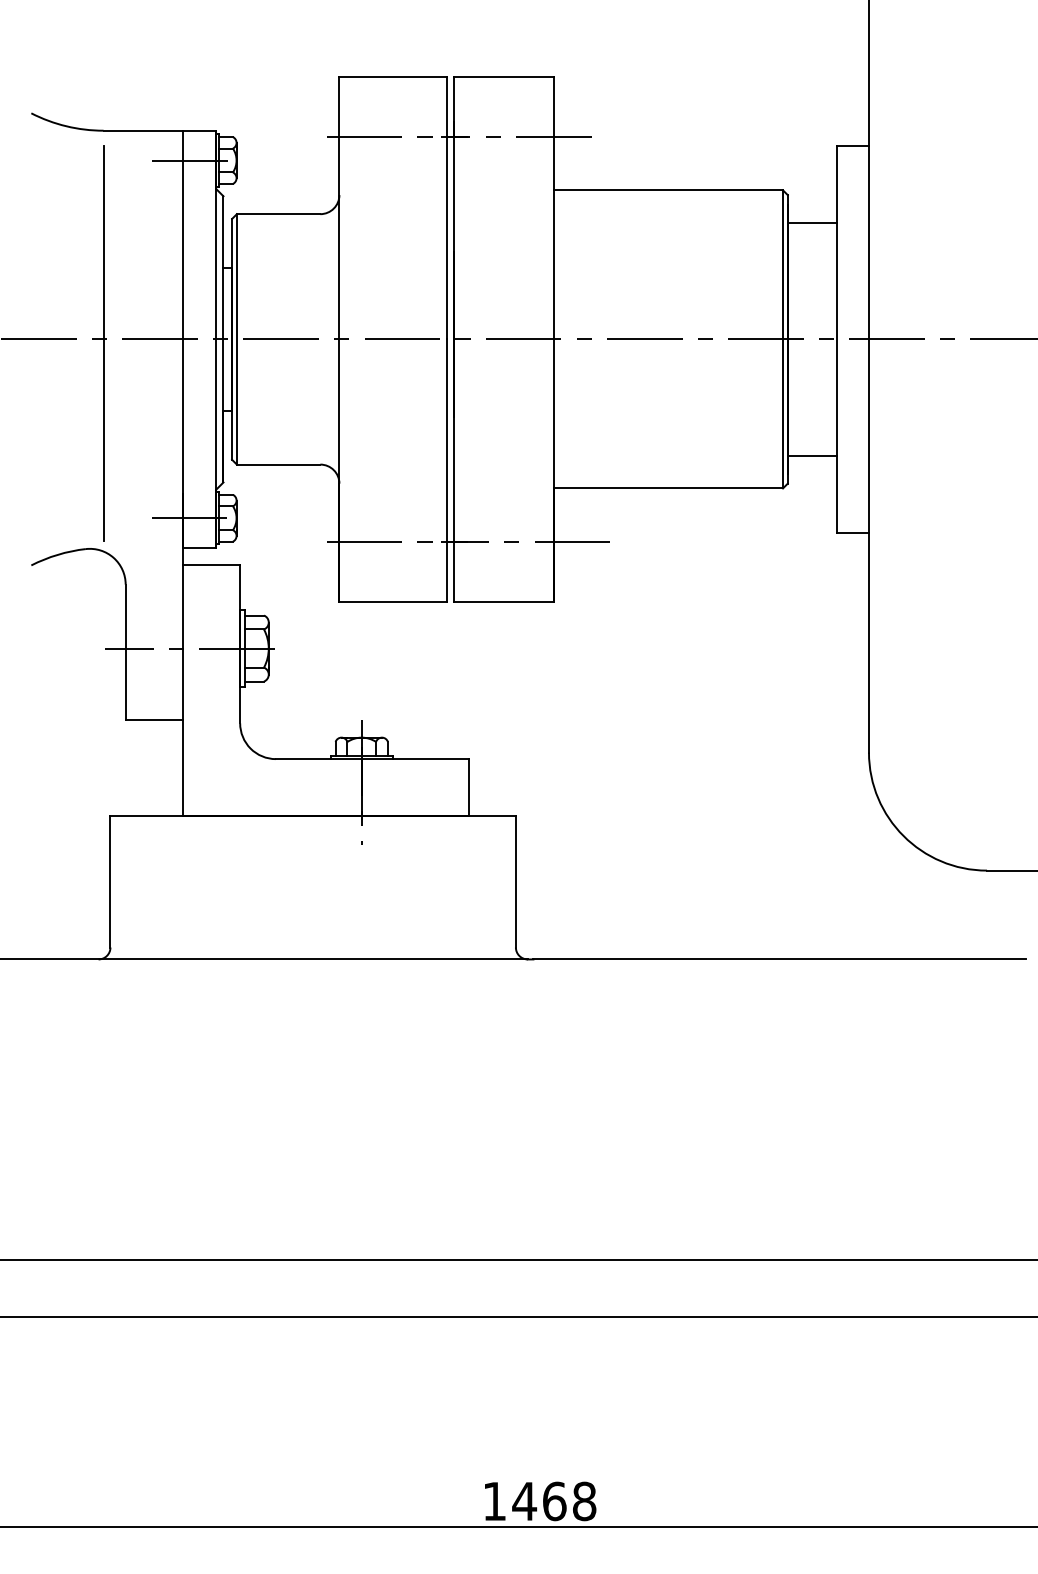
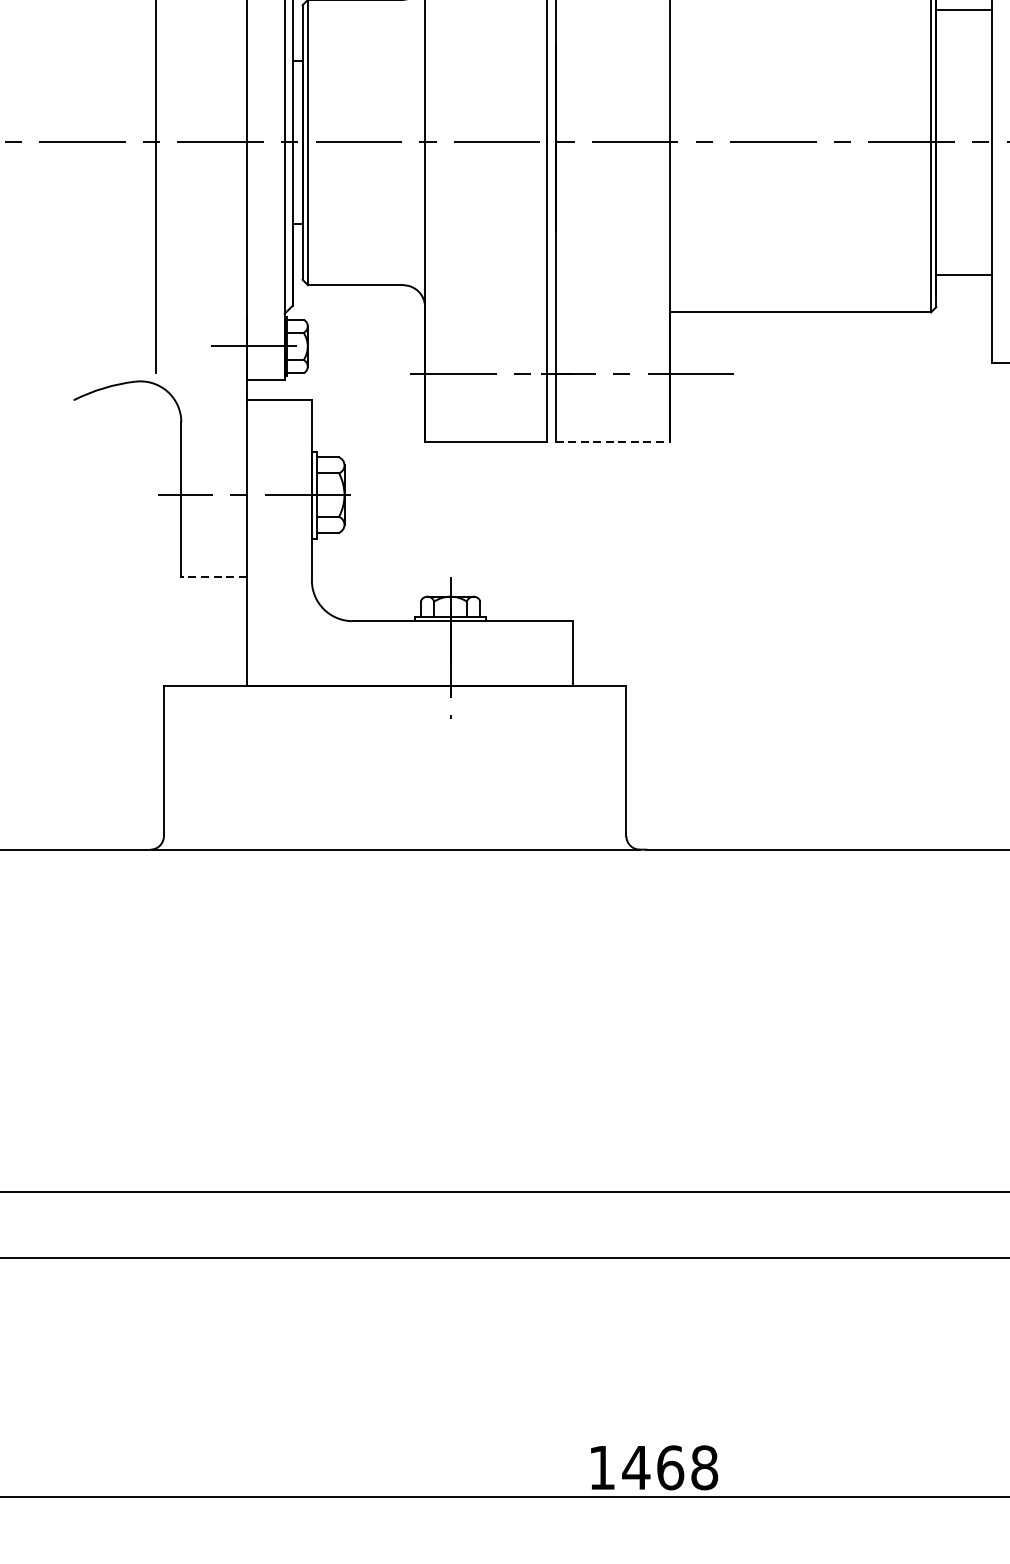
line: (504, 601) -> (613, 441), solid -> dashed
line: (154, 720) -> (214, 577), solid -> dashed

